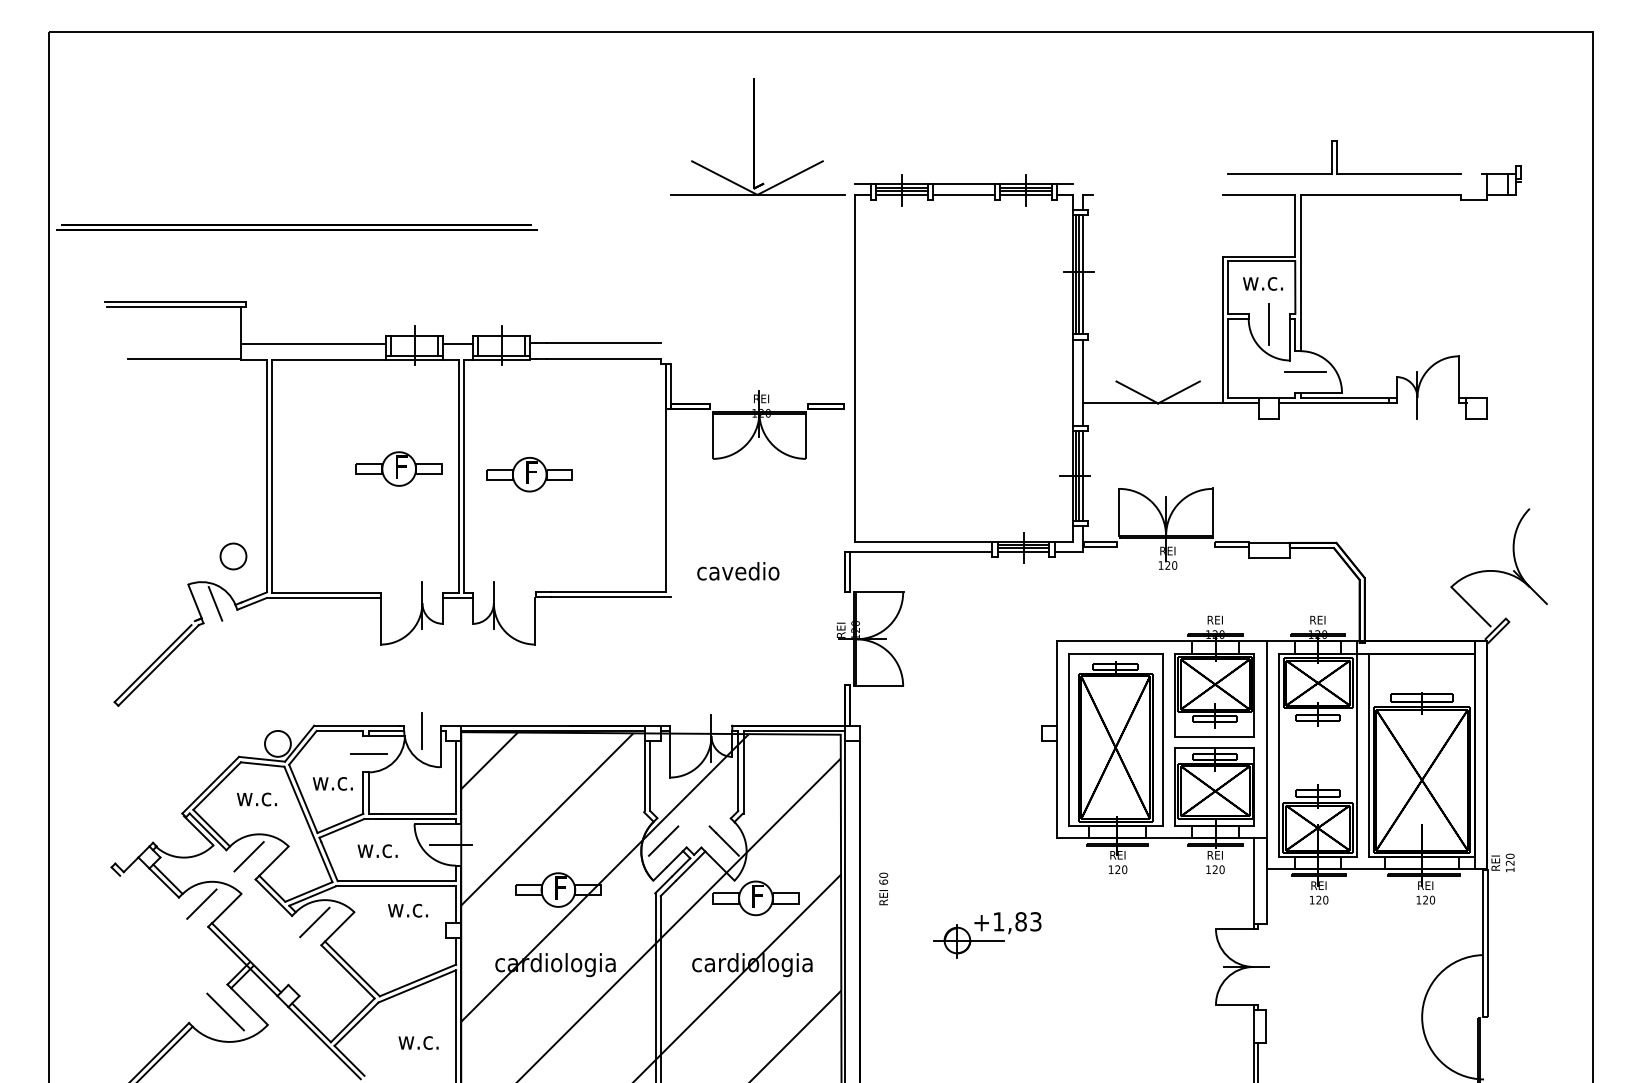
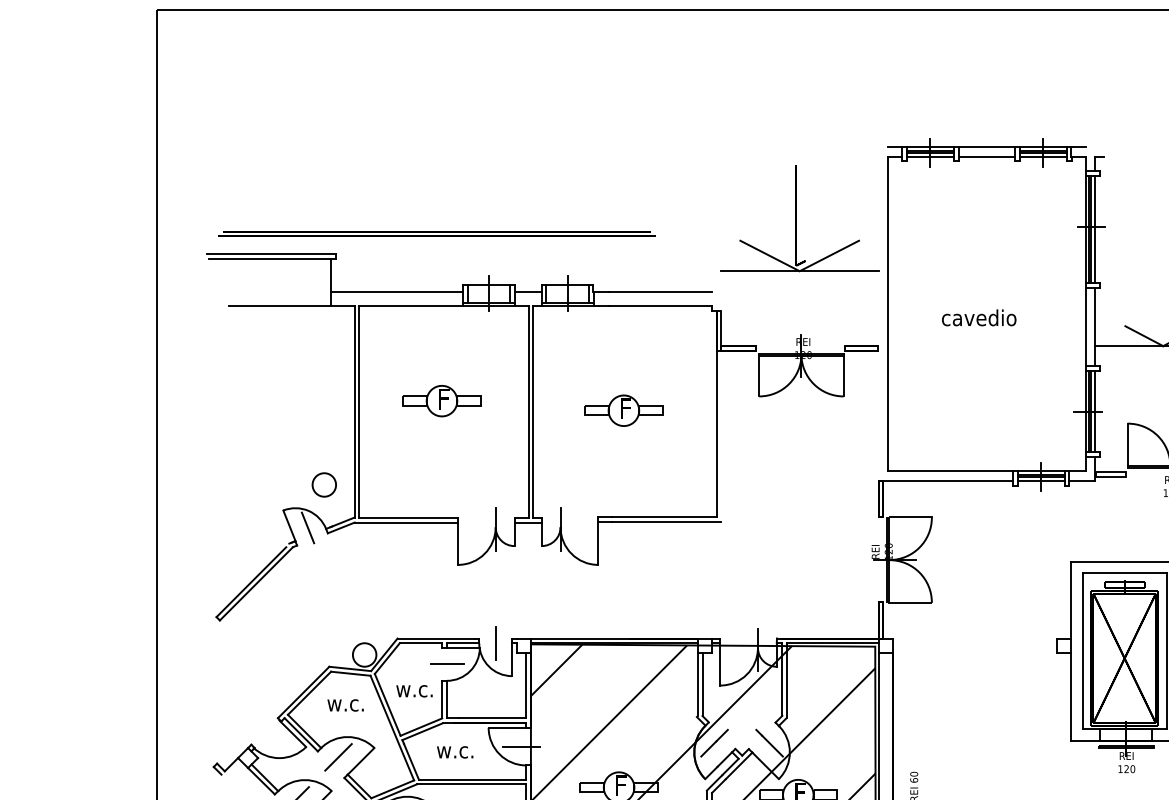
part: (757, 136) -> (799, 218), moved
part: (296, 227) -> (436, 233), moved
part: (398, 468) -> (441, 400), moved
part: (529, 474) -> (623, 410), moved
text: (738, 571) -> (979, 318), moved

